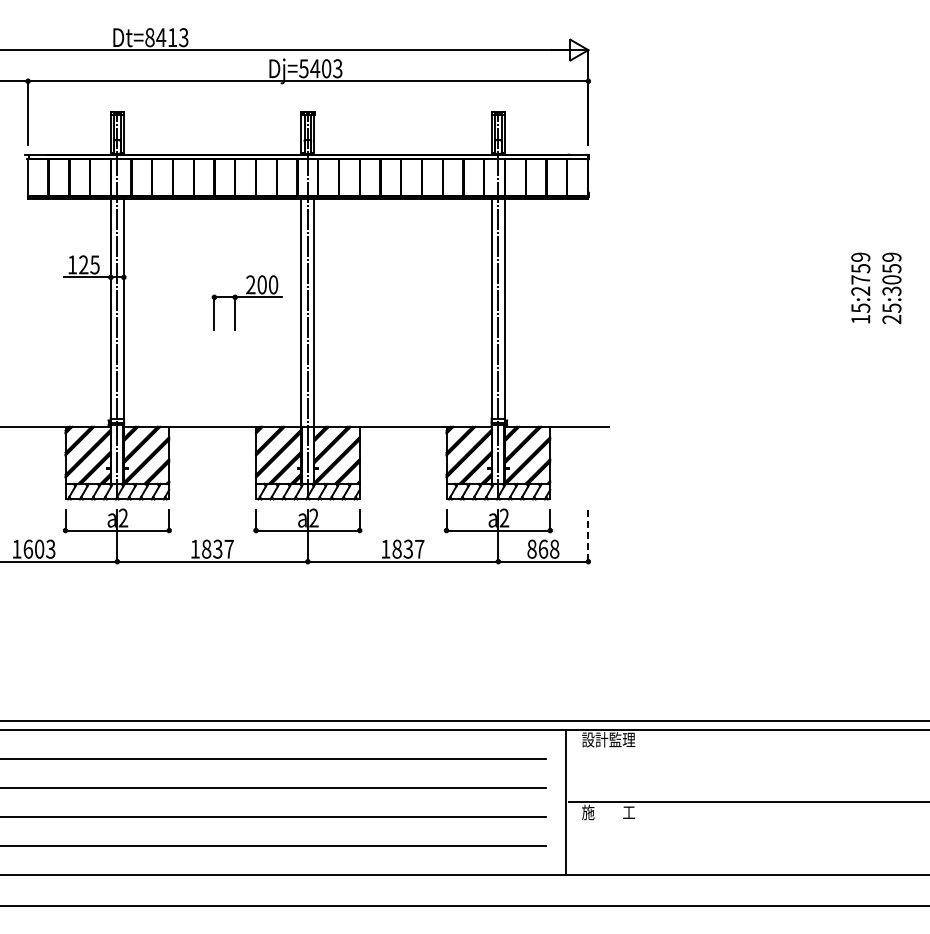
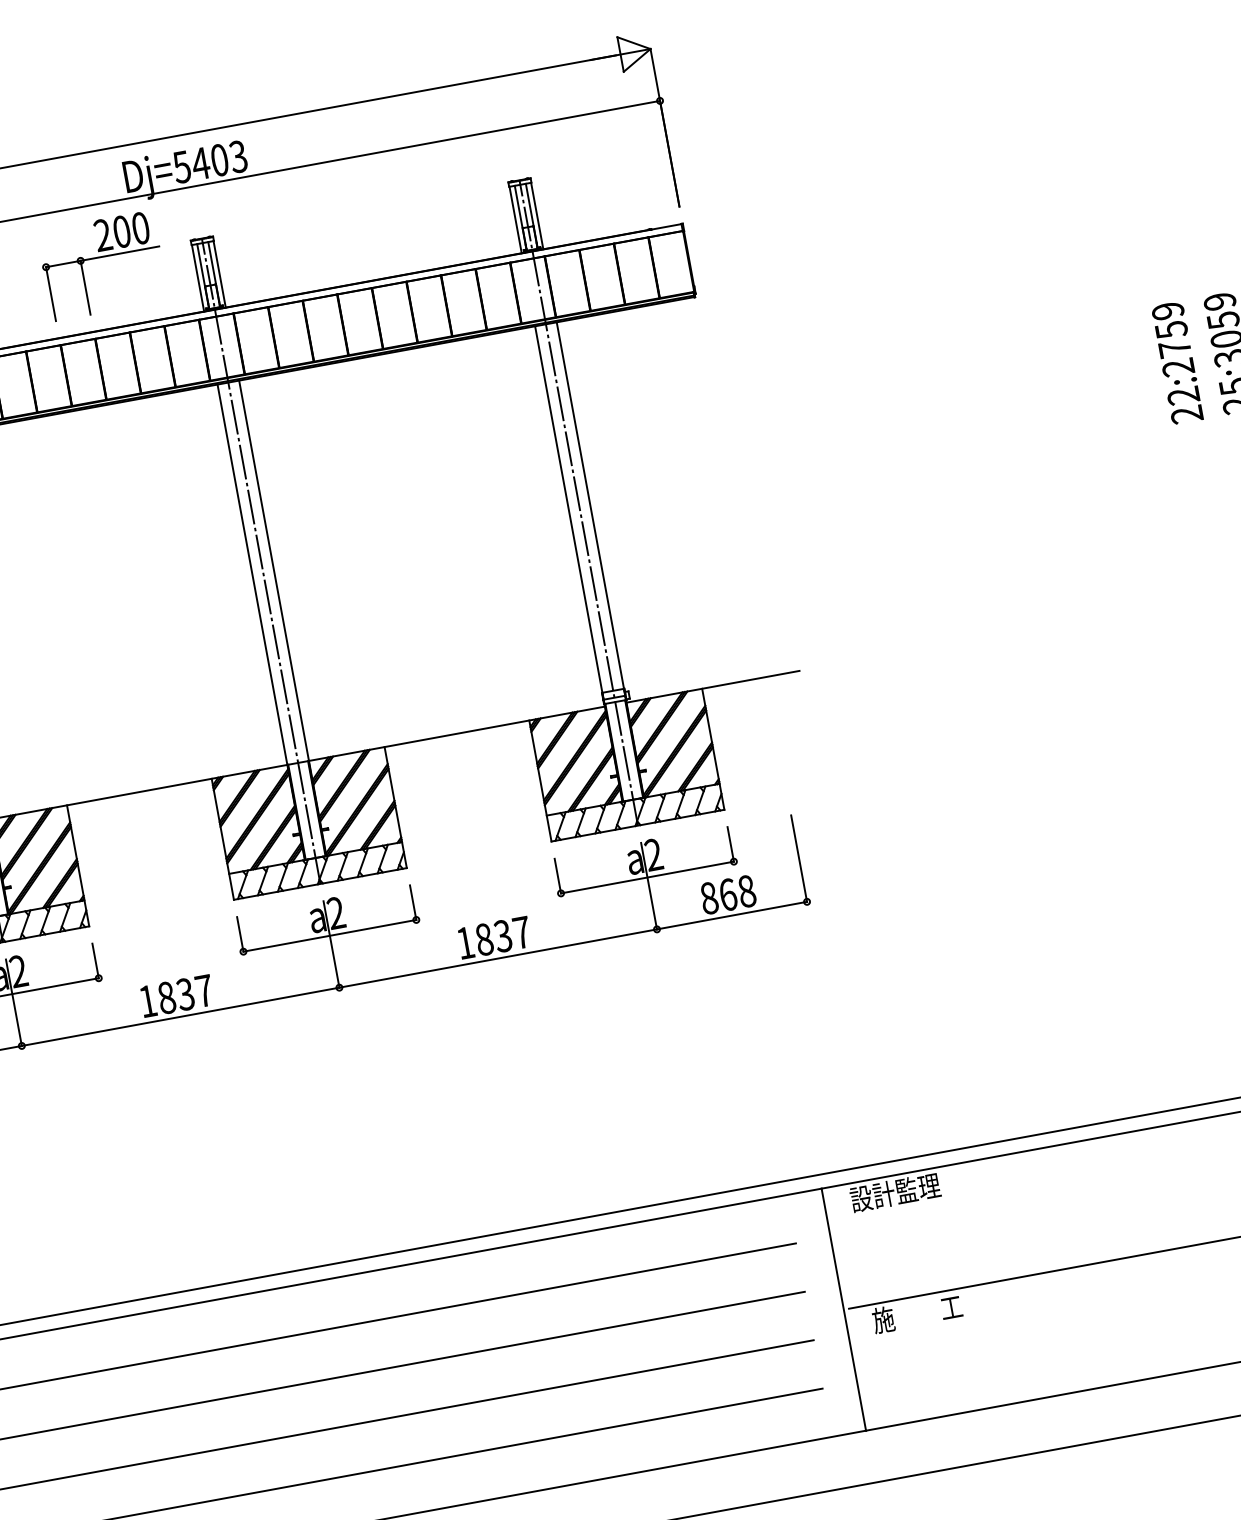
part: (246, 302) -> (101, 265), moved
text: (860, 313) -> (1184, 404), 15:2759 -> 22:2759
line: (588, 535) -> (799, 858), dashed -> solid

